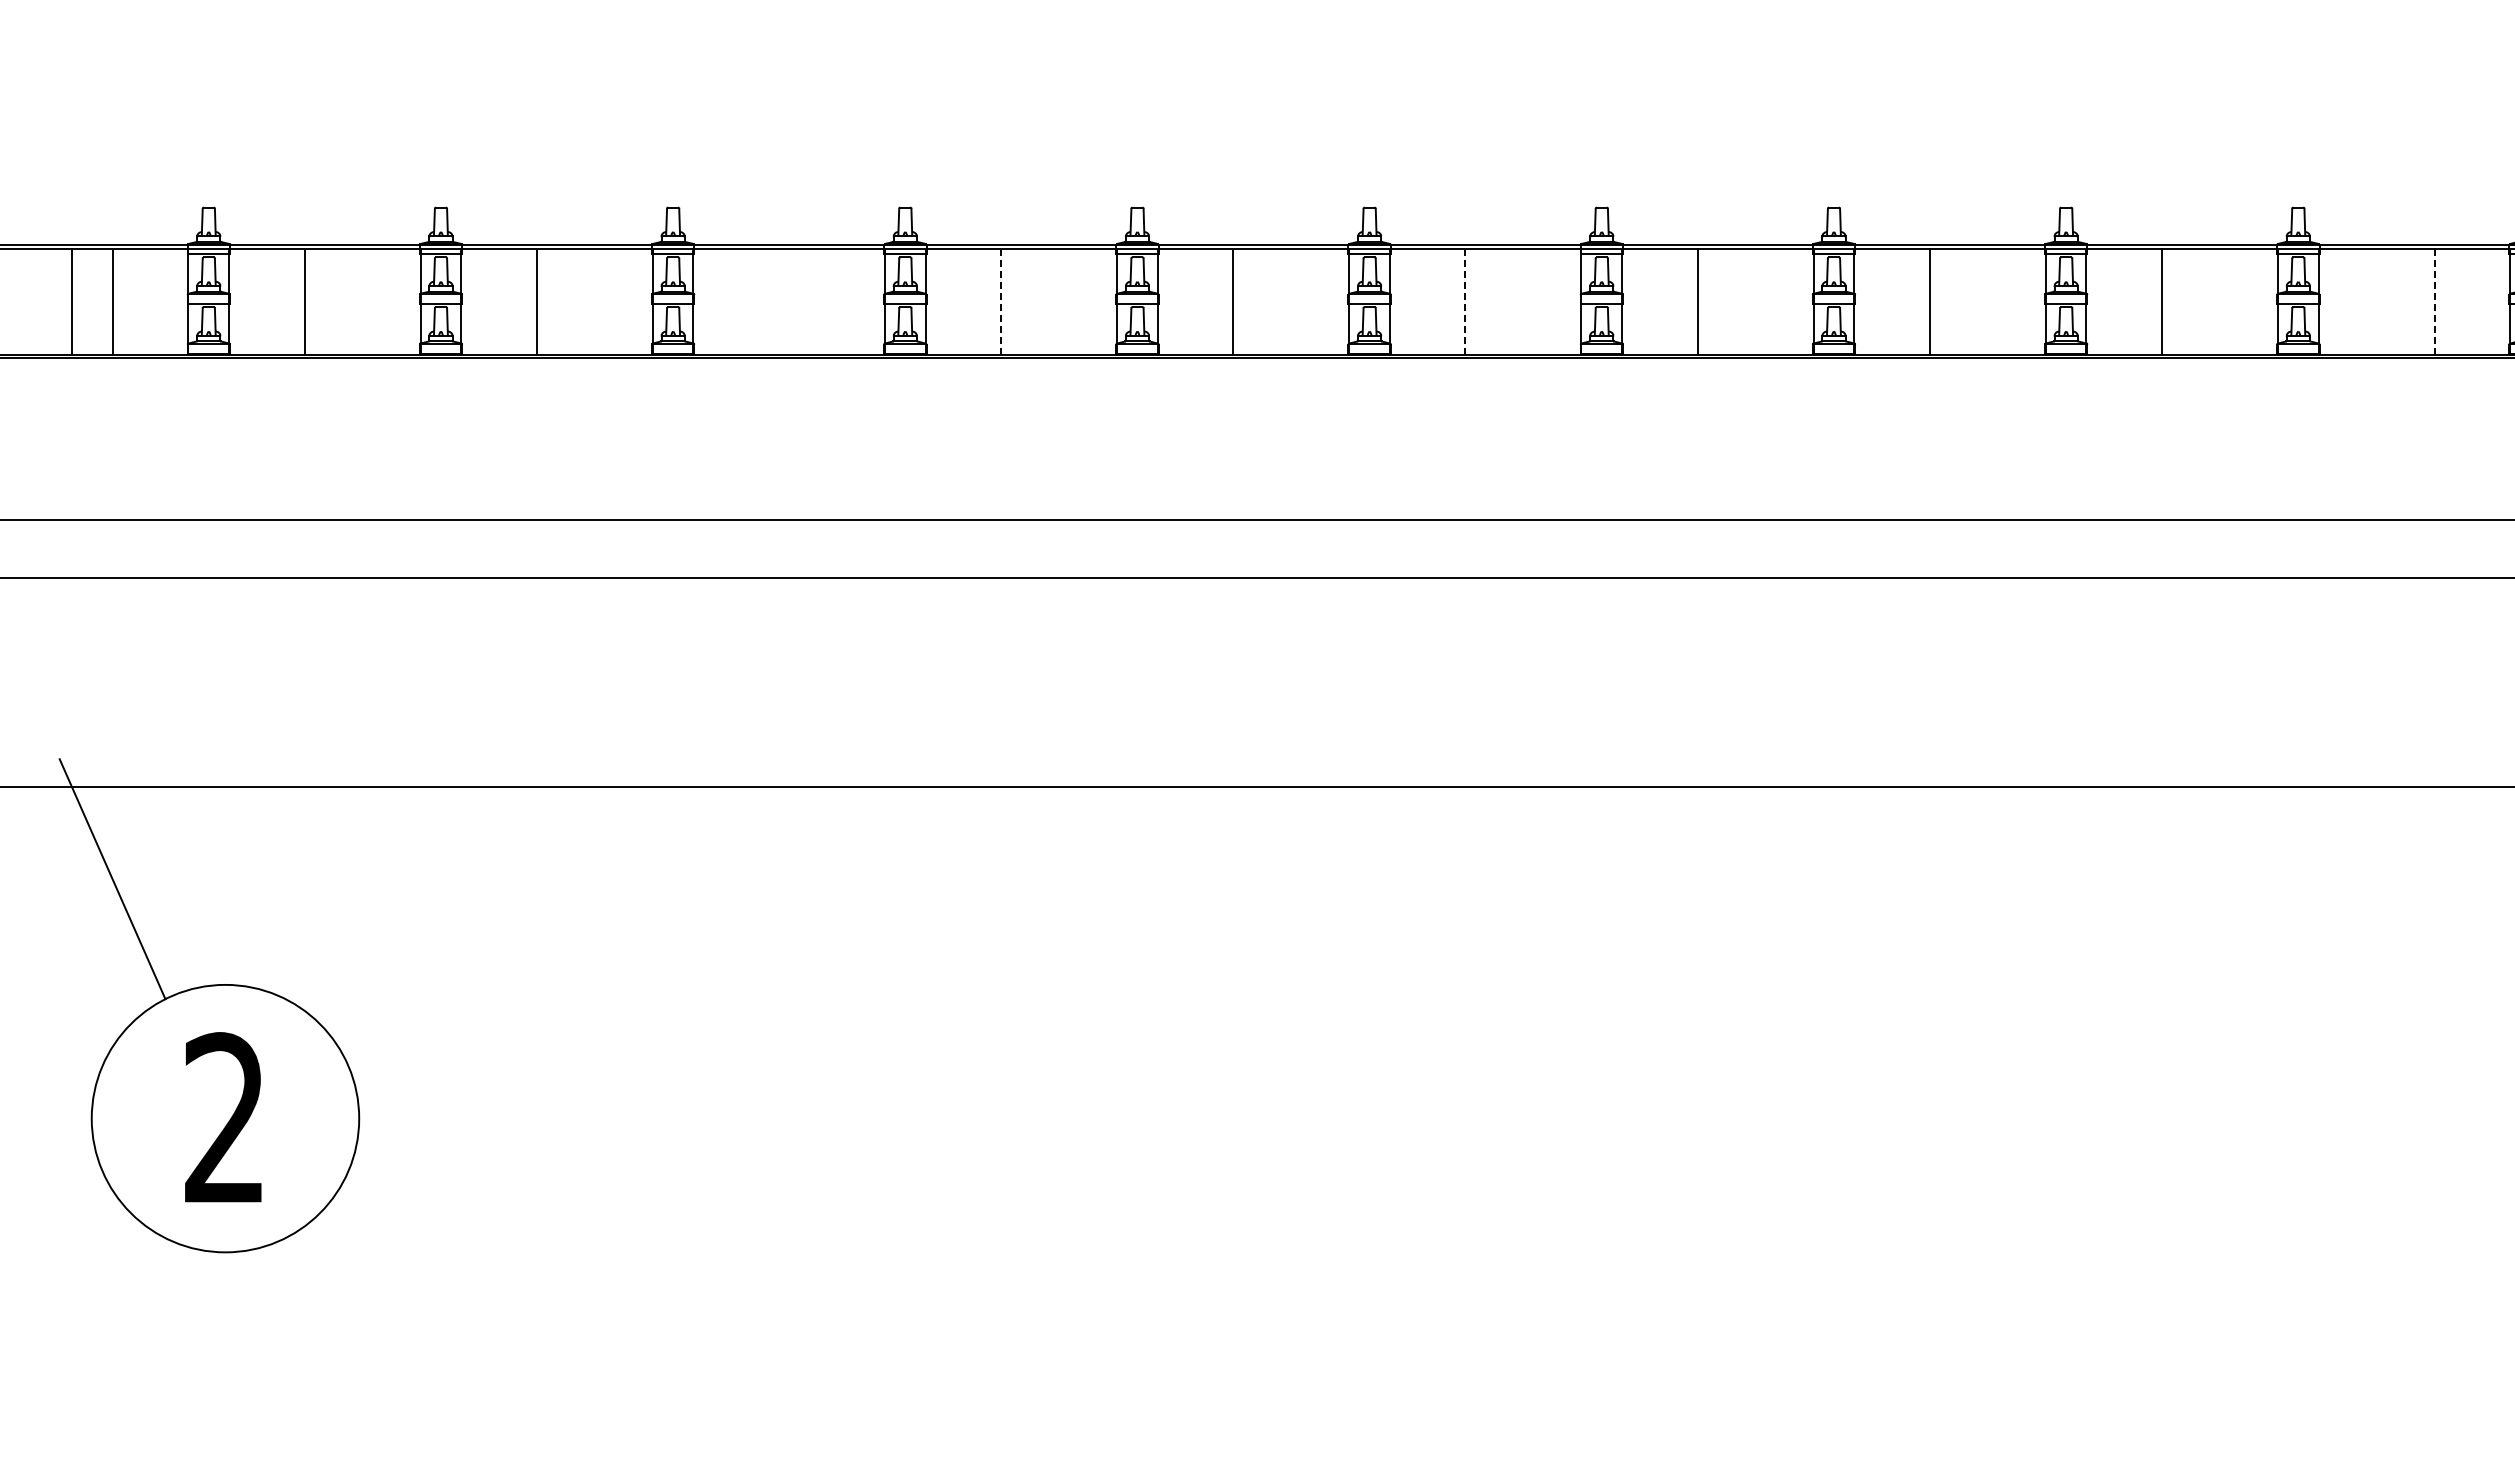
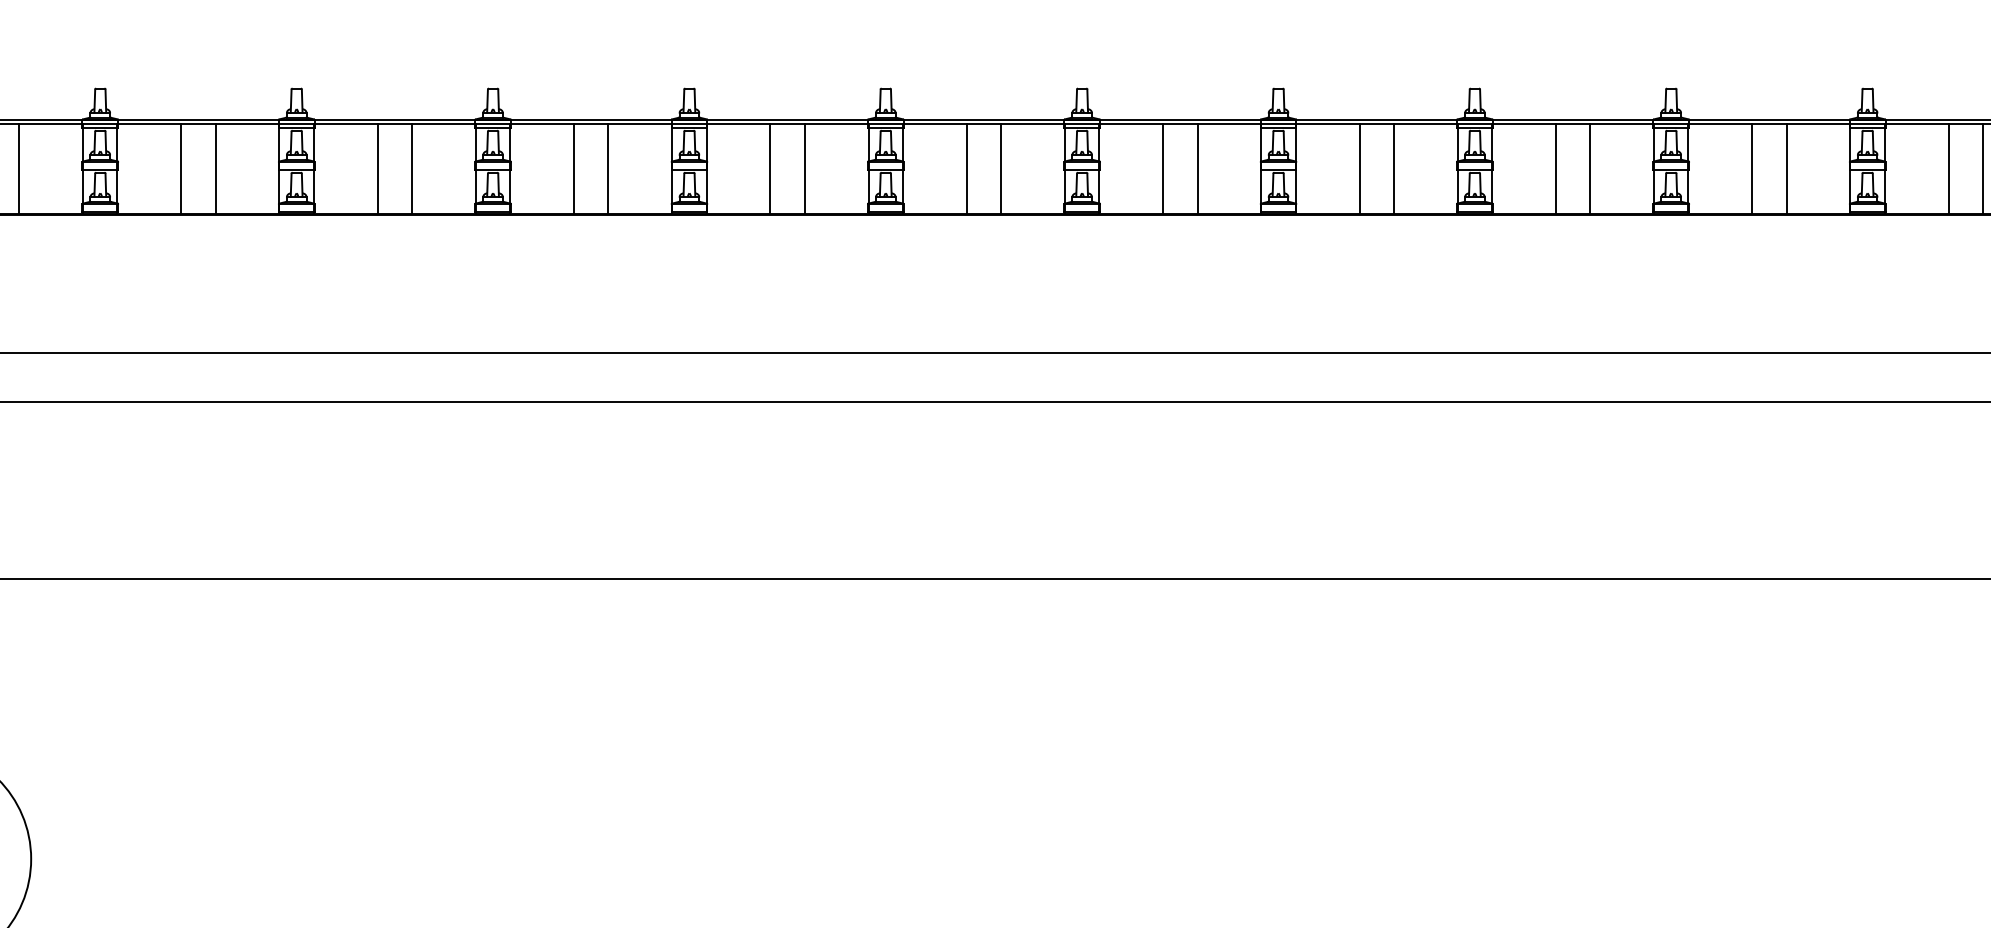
line: (1001, 301) -> (574, 168), dashed -> solid
line: (1465, 301) -> (966, 168), dashed -> solid
line: (2434, 301) -> (1786, 168), dashed -> solid
line: (345, 302) -> (19, 168), added
line: (577, 302) -> (215, 168), added
line: (768, 302) -> (377, 168), added
line: (809, 302) -> (412, 168), added
line: (1041, 302) -> (608, 168), added
line: (1273, 302) -> (804, 168), added
line: (1506, 302) -> (1001, 168), added
line: (1738, 302) -> (1197, 168), added
line: (1970, 302) -> (1394, 168), added
line: (2202, 302) -> (1590, 168), added
line: (2394, 302) -> (1752, 168), added

